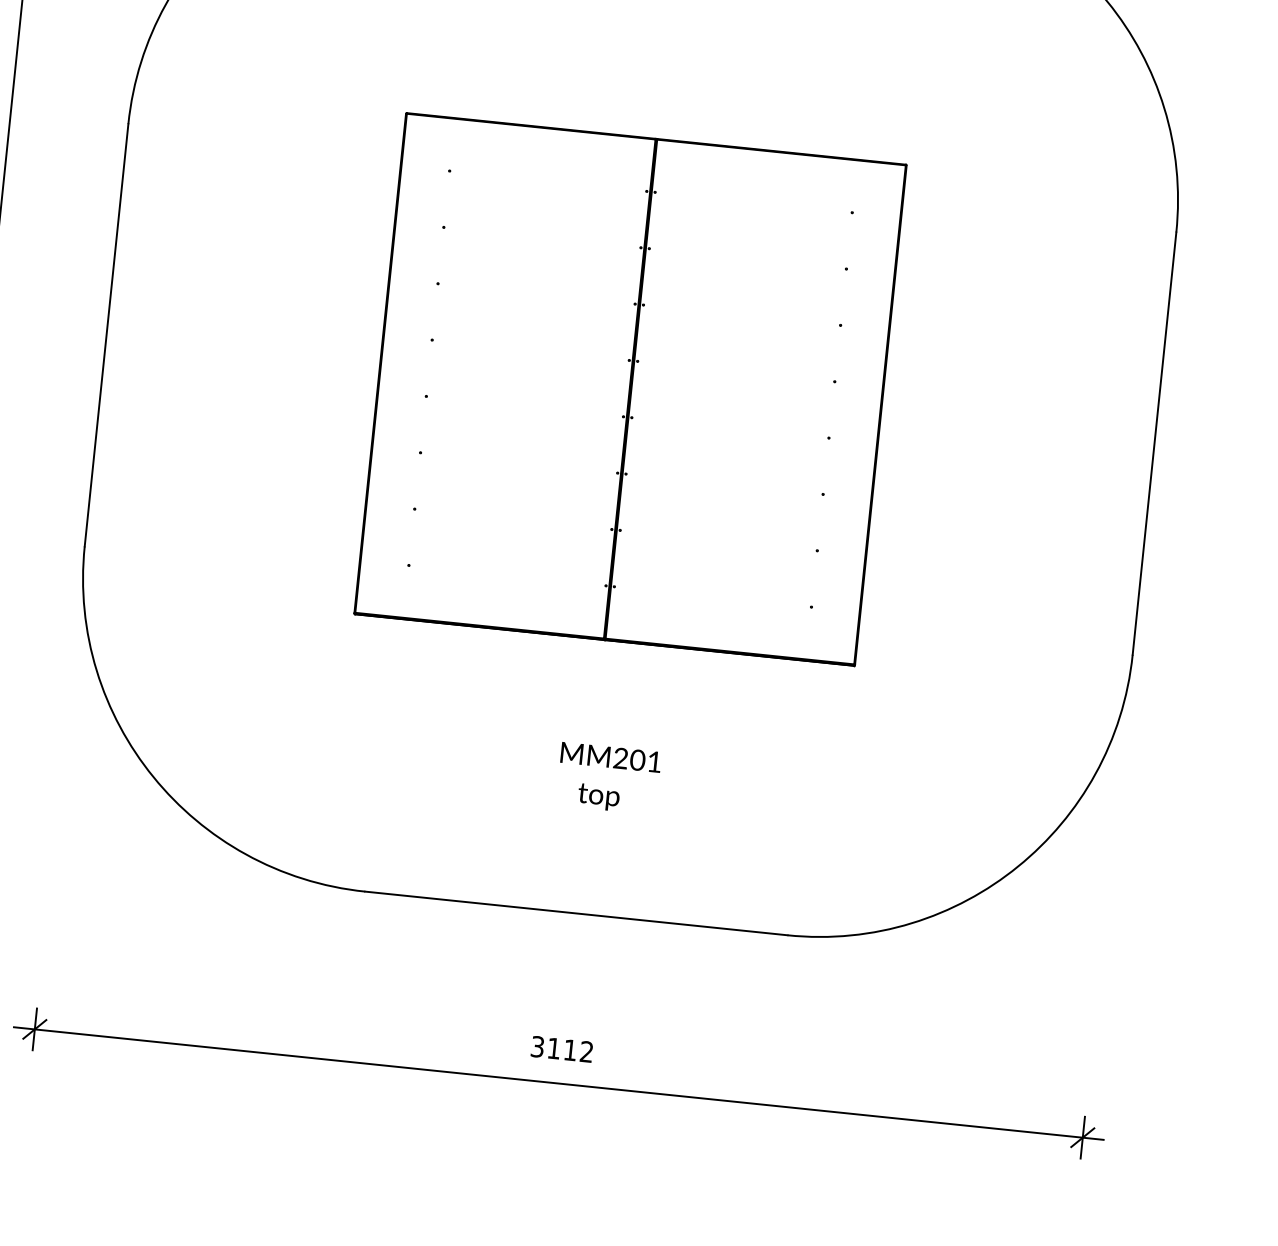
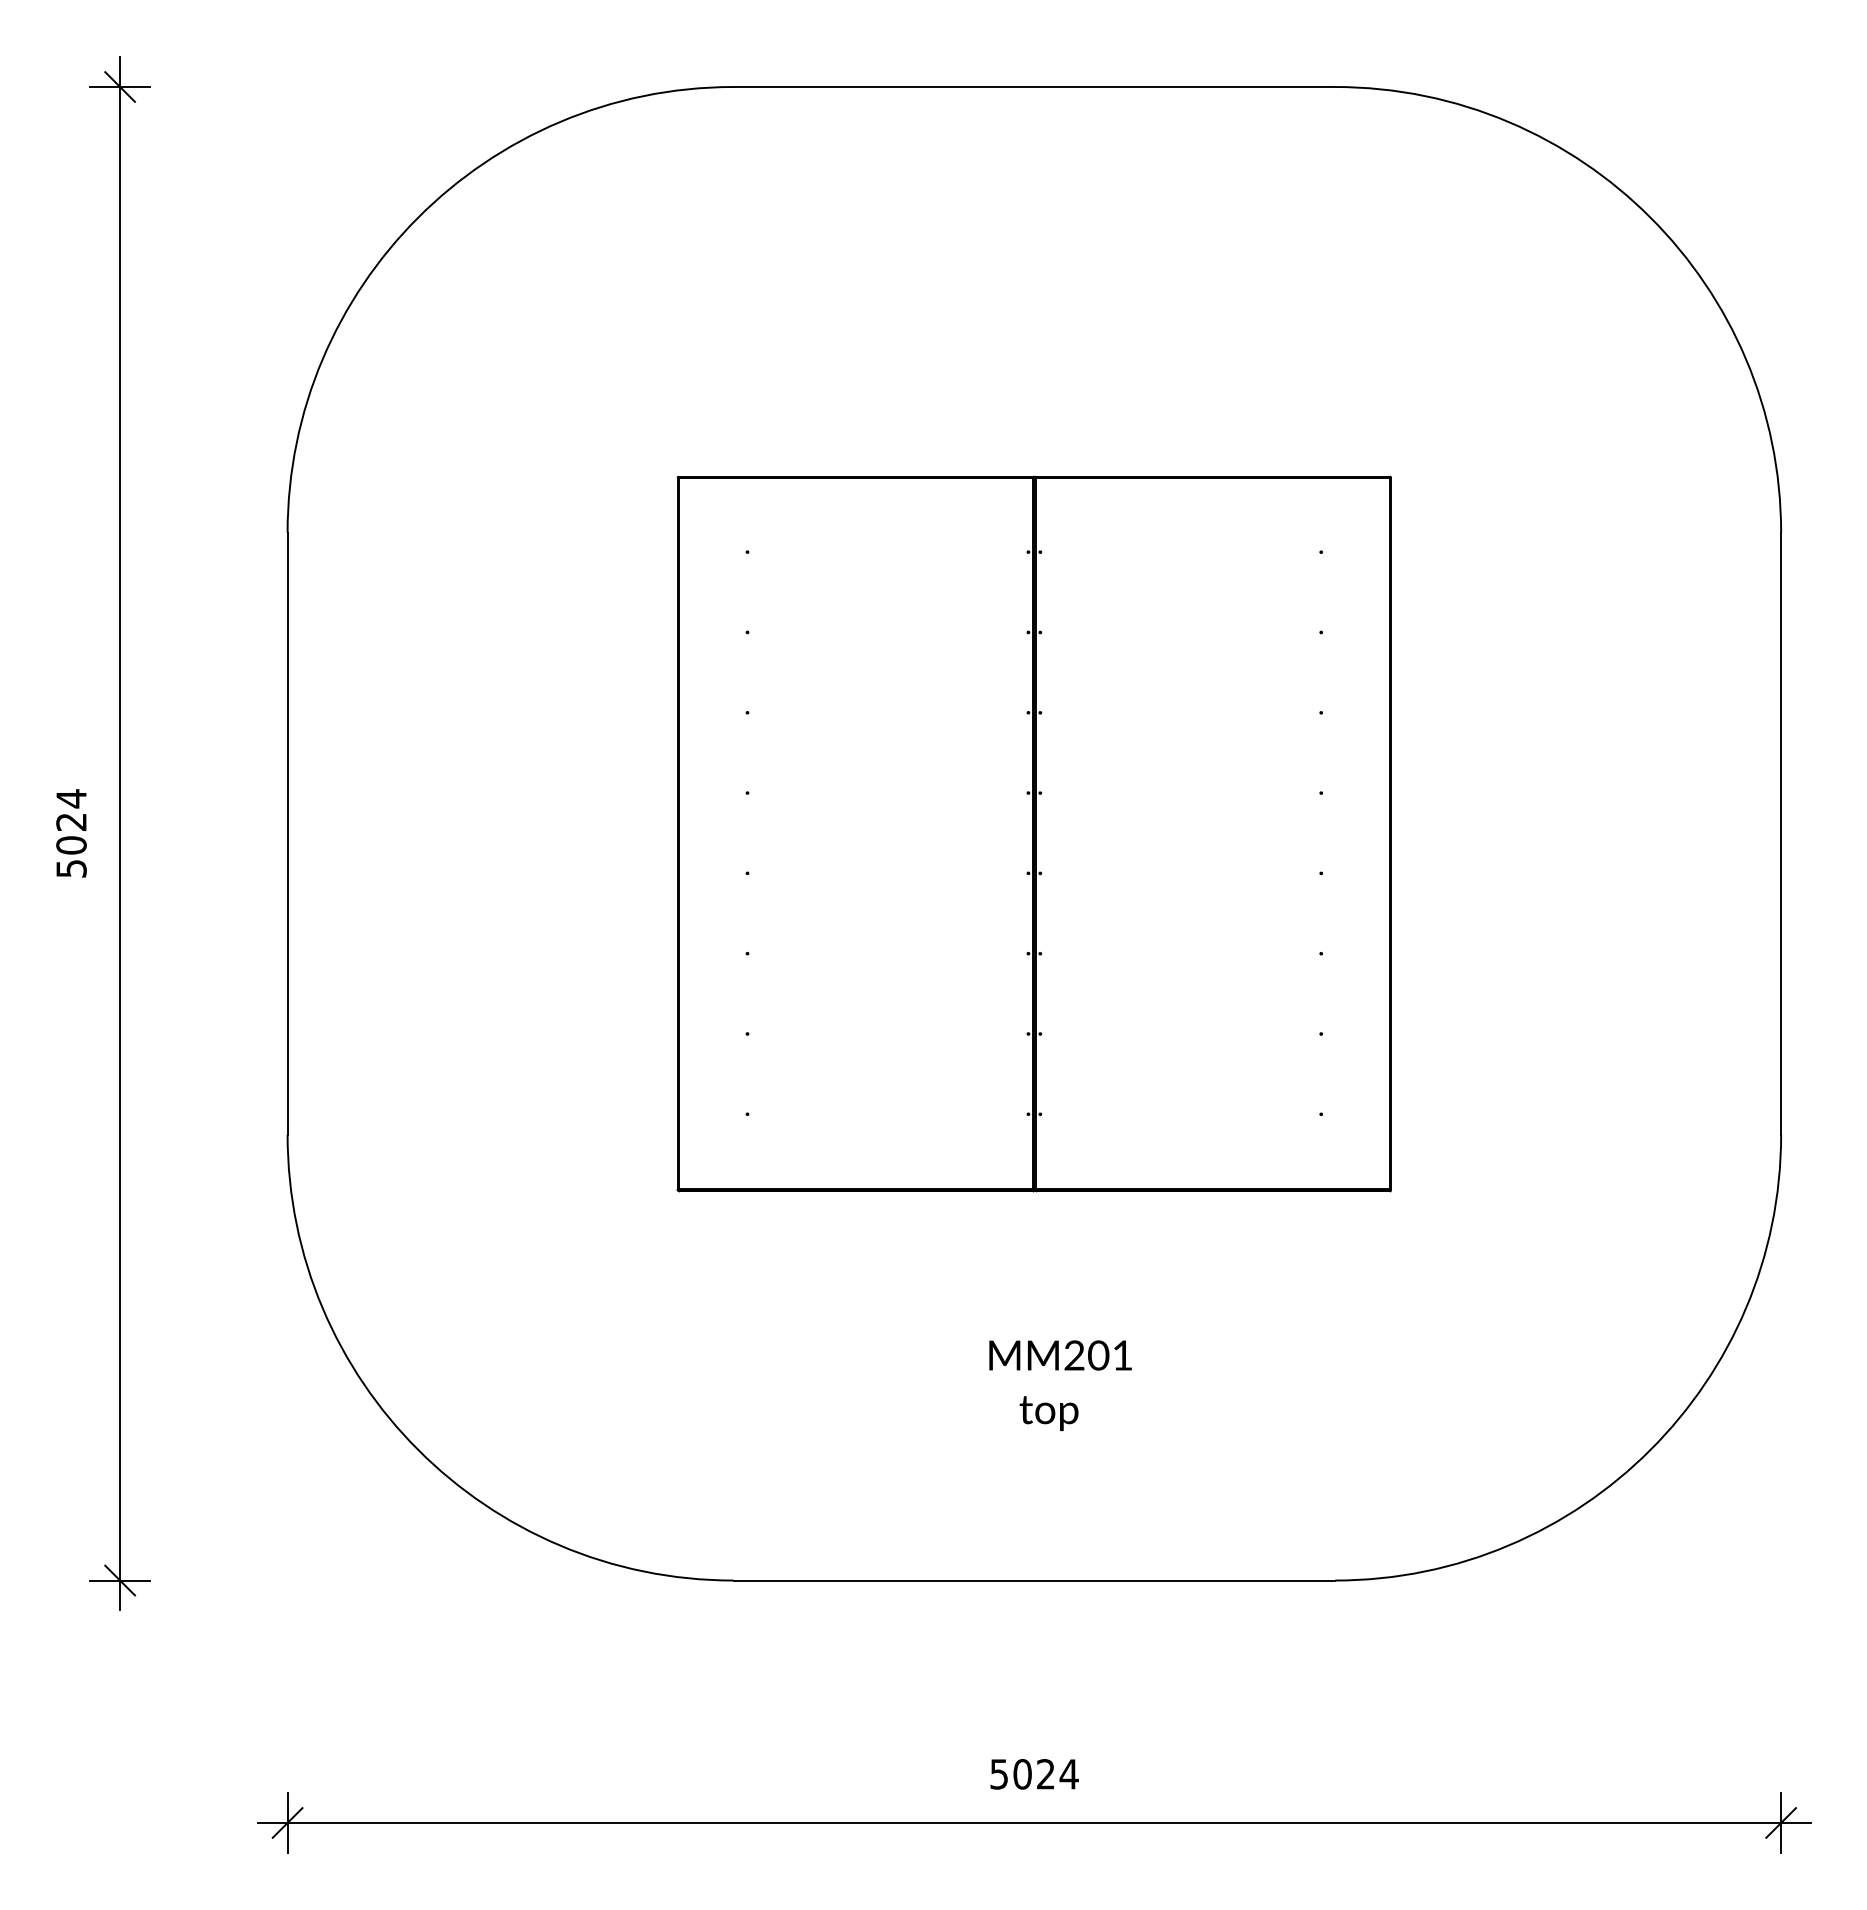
text: (562, 1049) -> (1034, 1774), 3112 -> 5024

